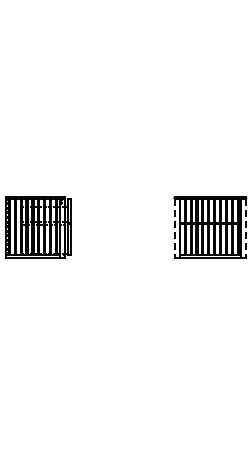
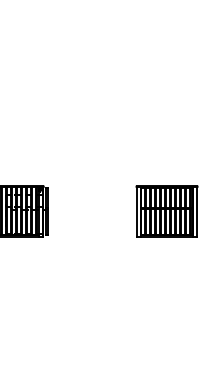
line: (174, 228) -> (136, 212), dashed -> solid
line: (245, 228) -> (196, 212), dashed -> solid

